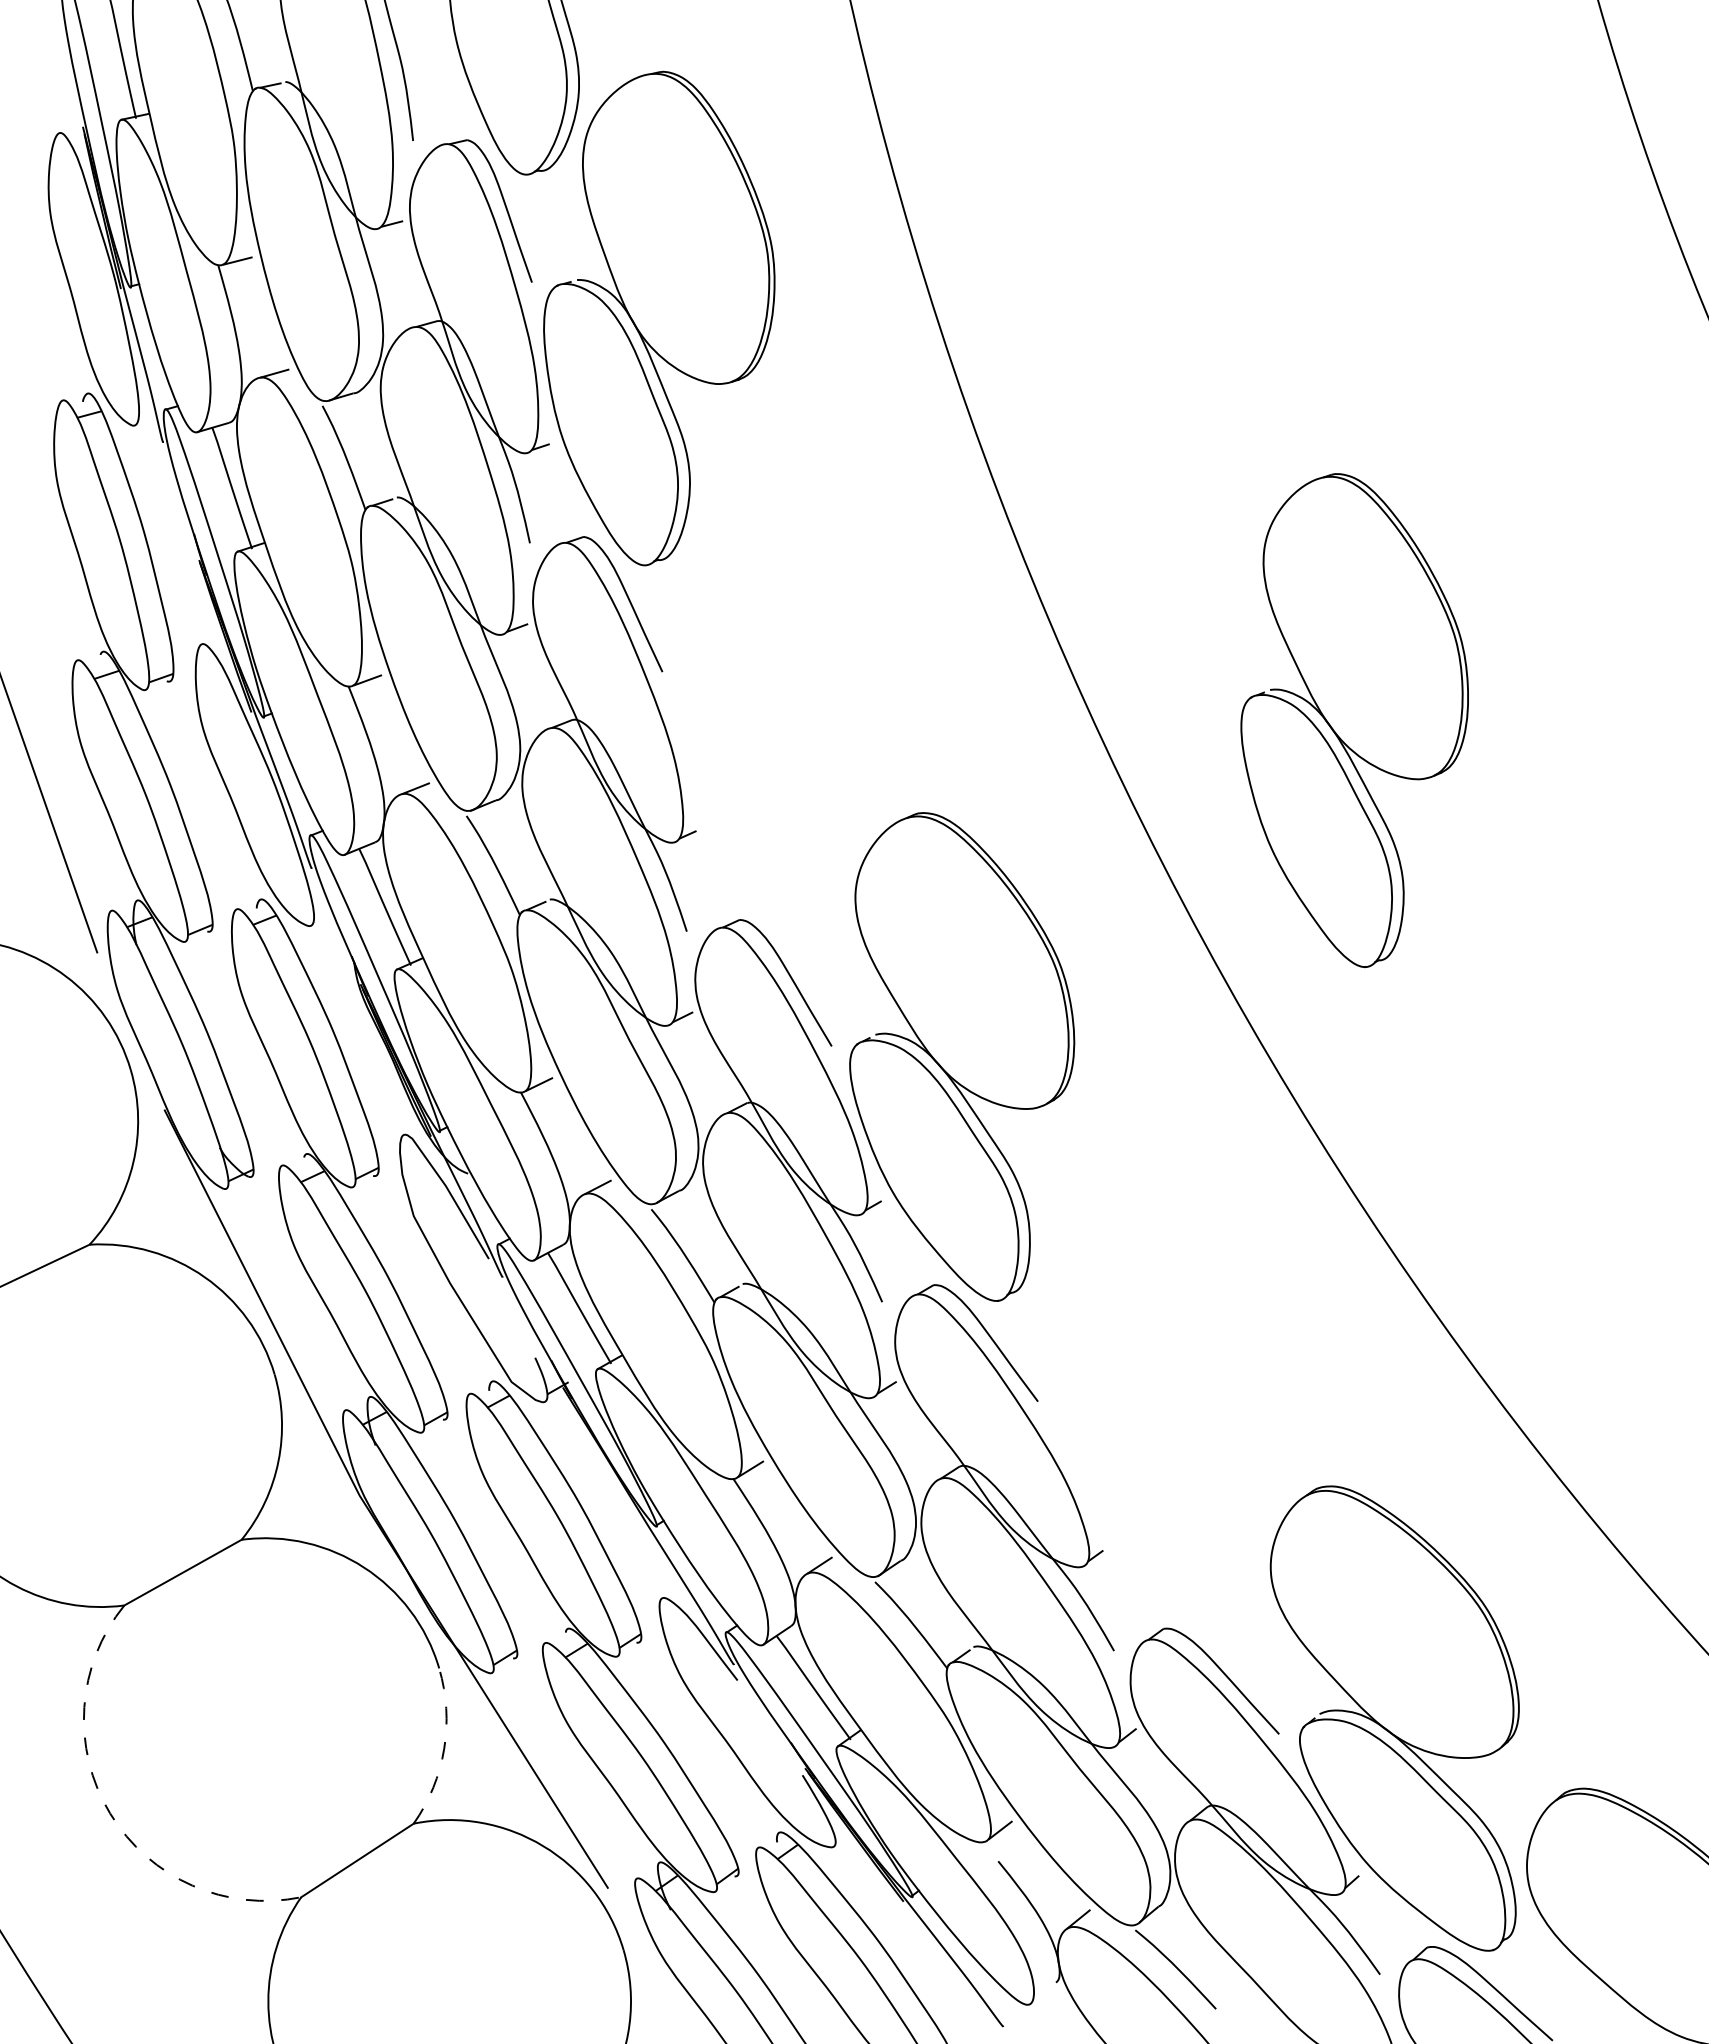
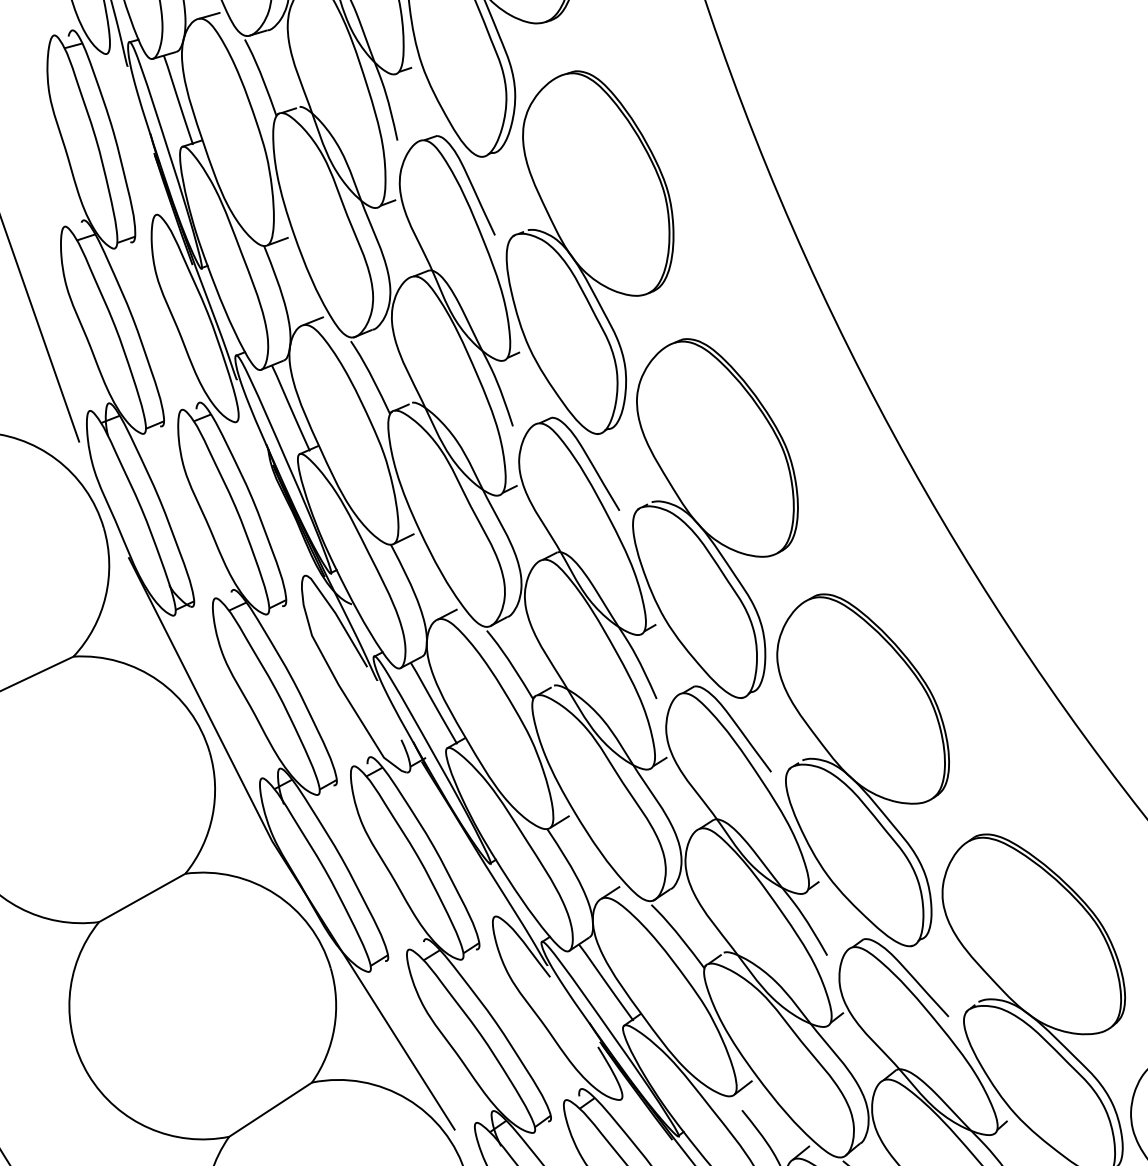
part: (1354, 720) -> (589, 252), moved
part: (1162, 1399) -> (862, 770), added
arc: (444, 1748) -> (334, 1027), dashed -> solid
arc: (110, 1813) -> (88, 1075), dashed -> solid

